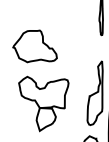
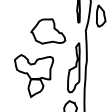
part: (35, 46) -> (48, 31), moved

